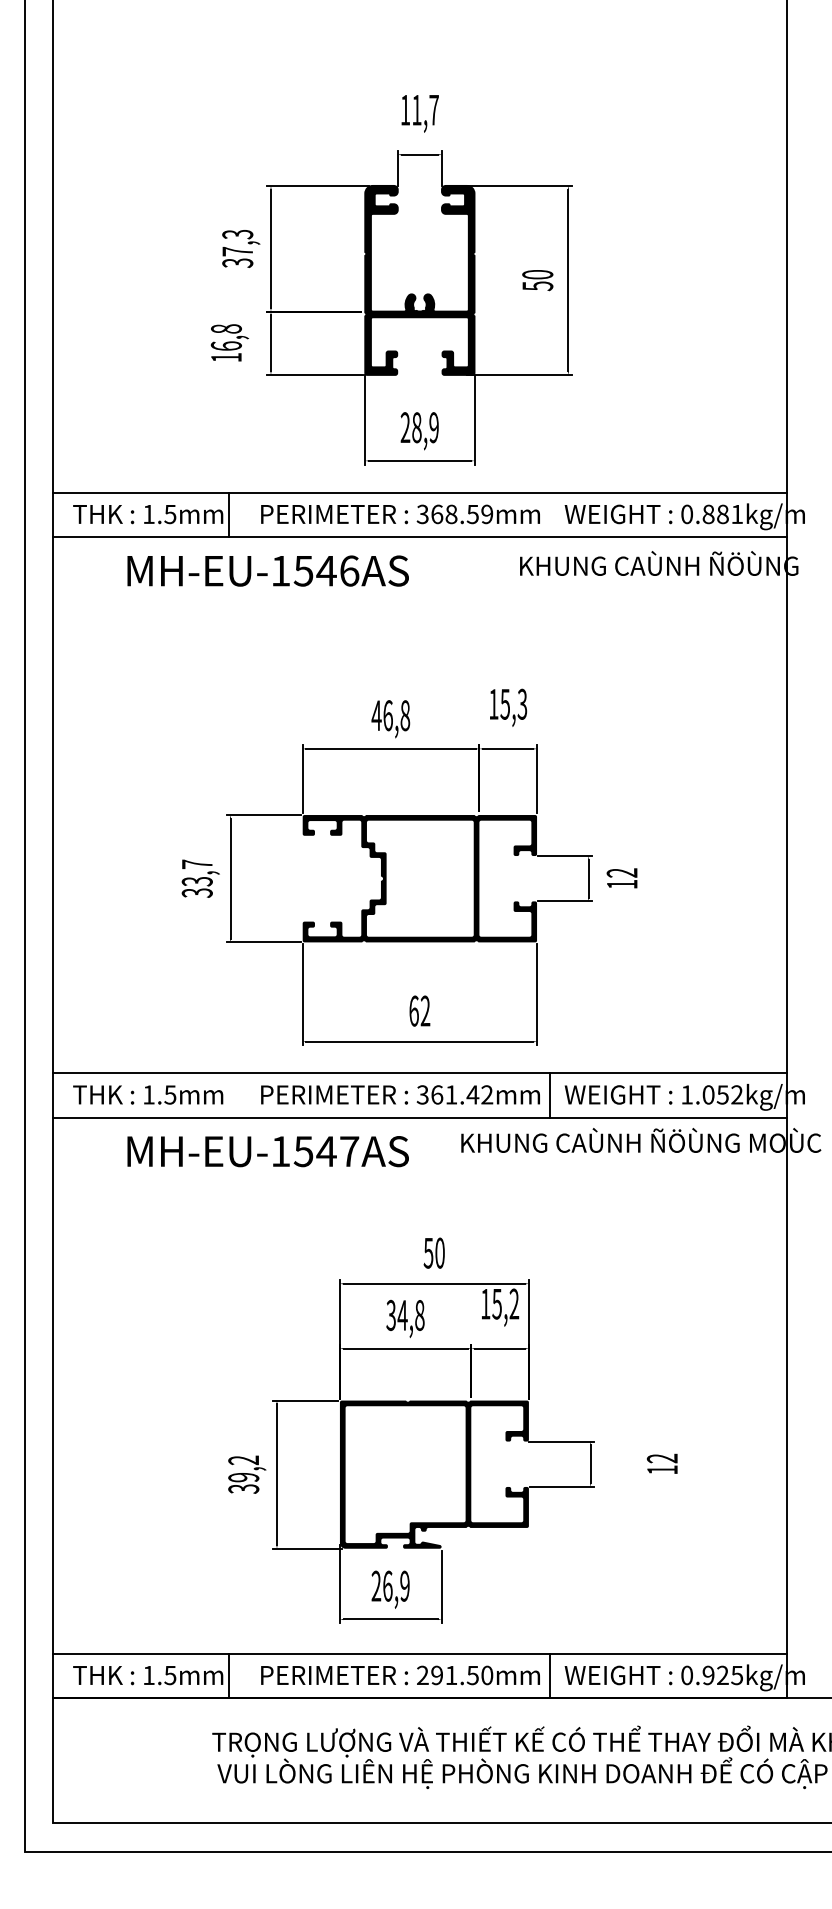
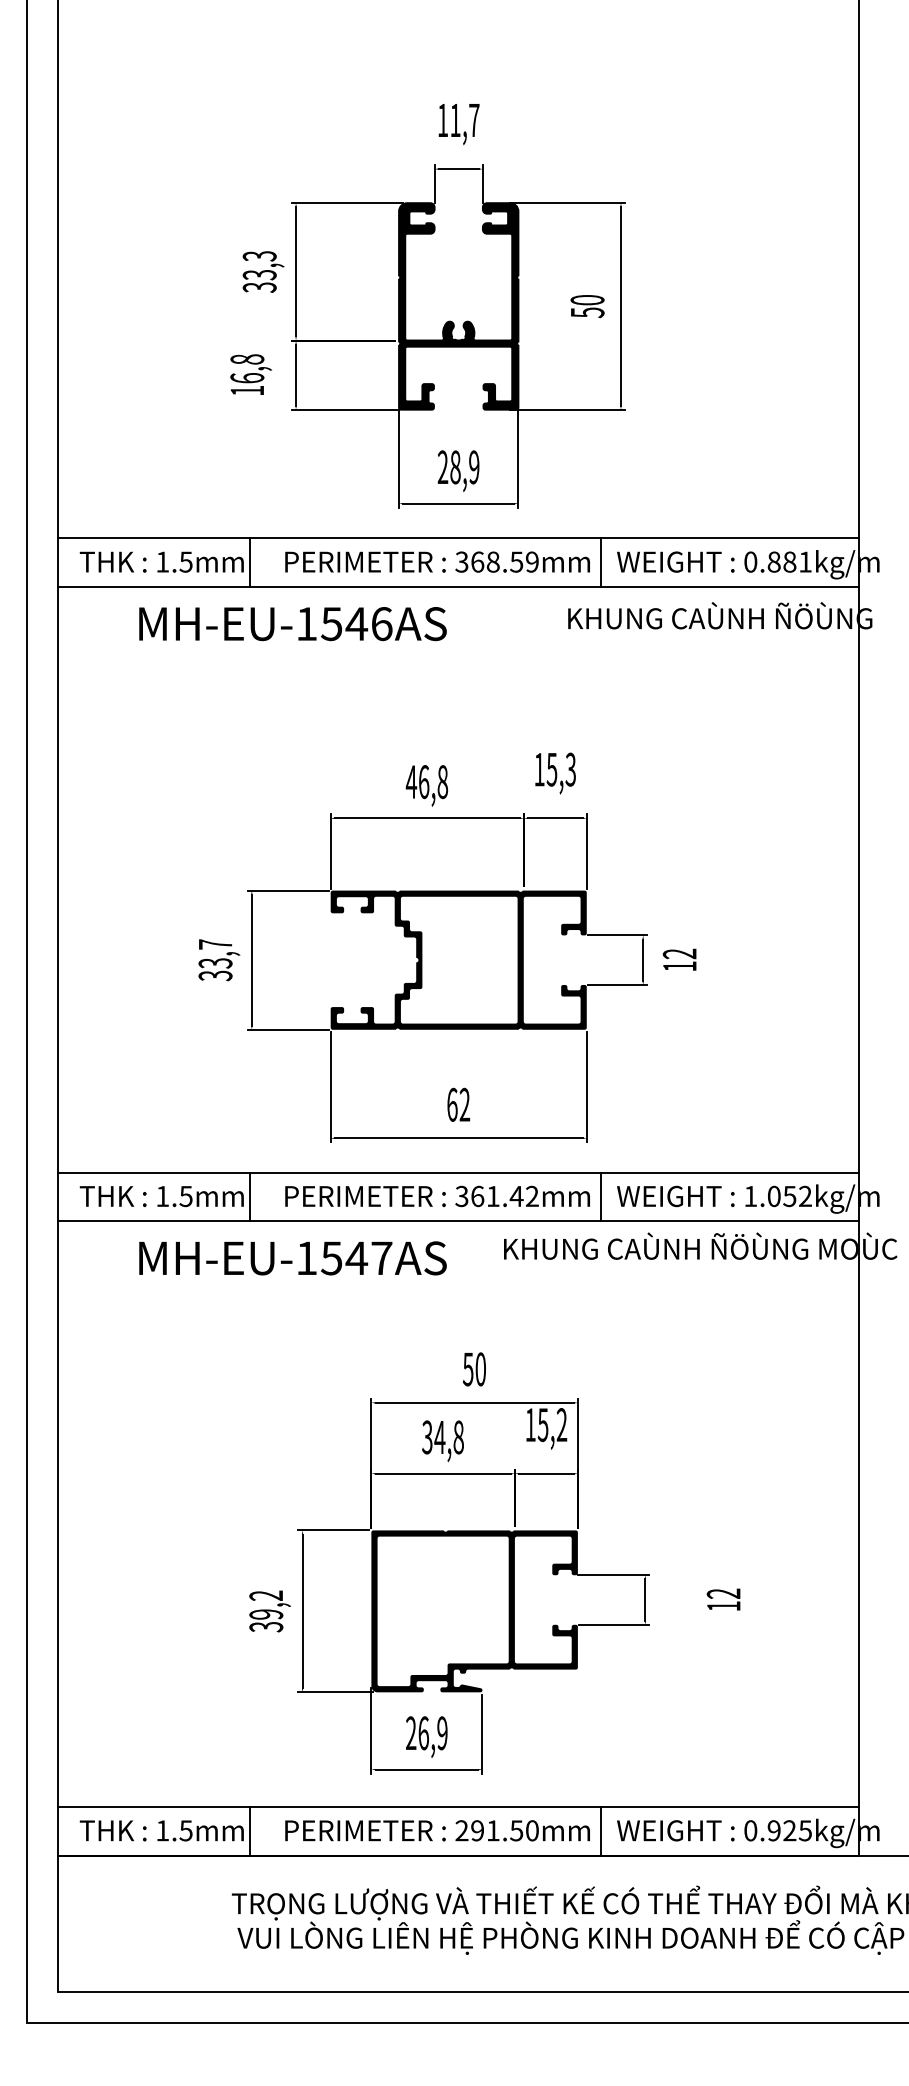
text: (237, 251) -> (259, 274), 37,3 -> 33,3
line: (549, 514) -> (600, 562), added
line: (228, 1095) -> (249, 1197), added

